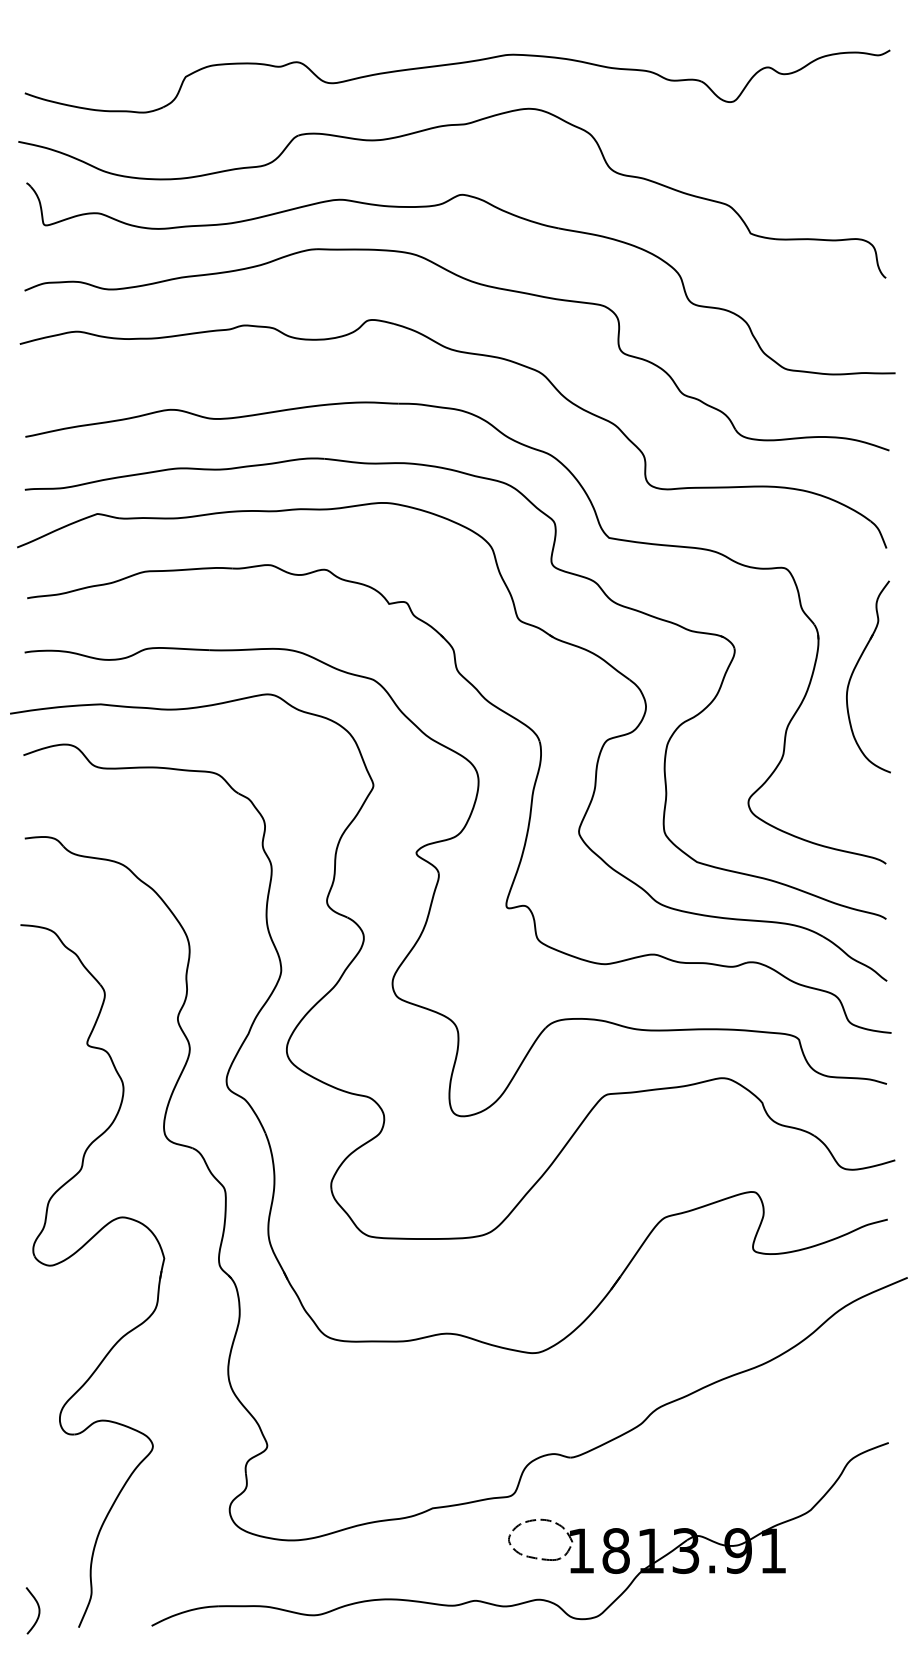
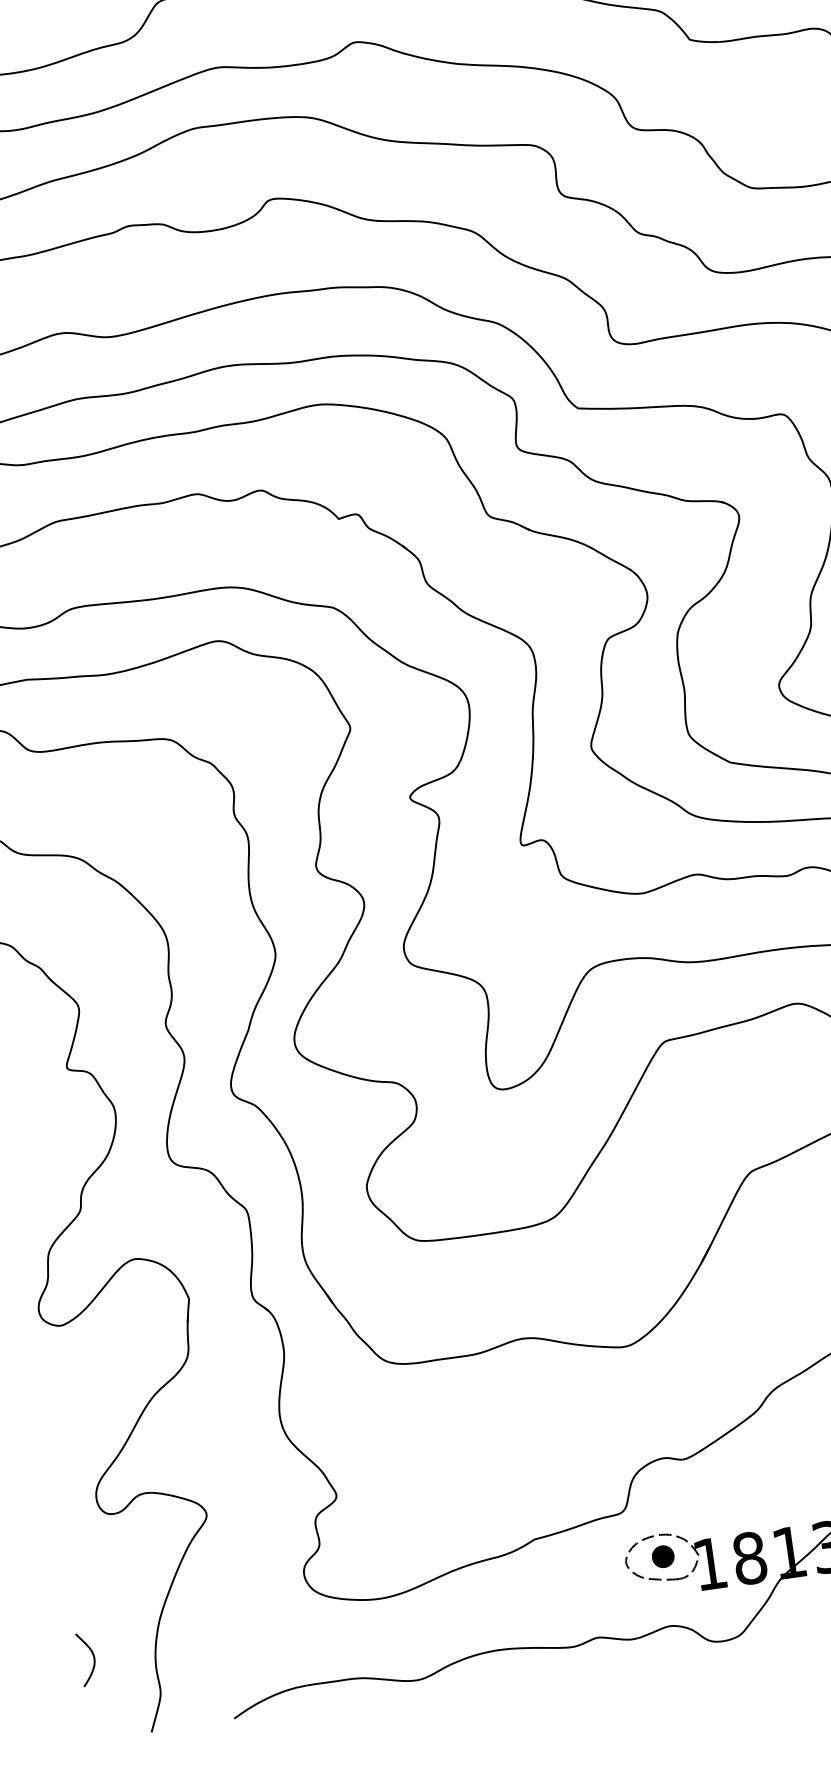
part: (541, 1538) -> (662, 1556), added
curve: (38, 1610) -> (93, 1658), moved

